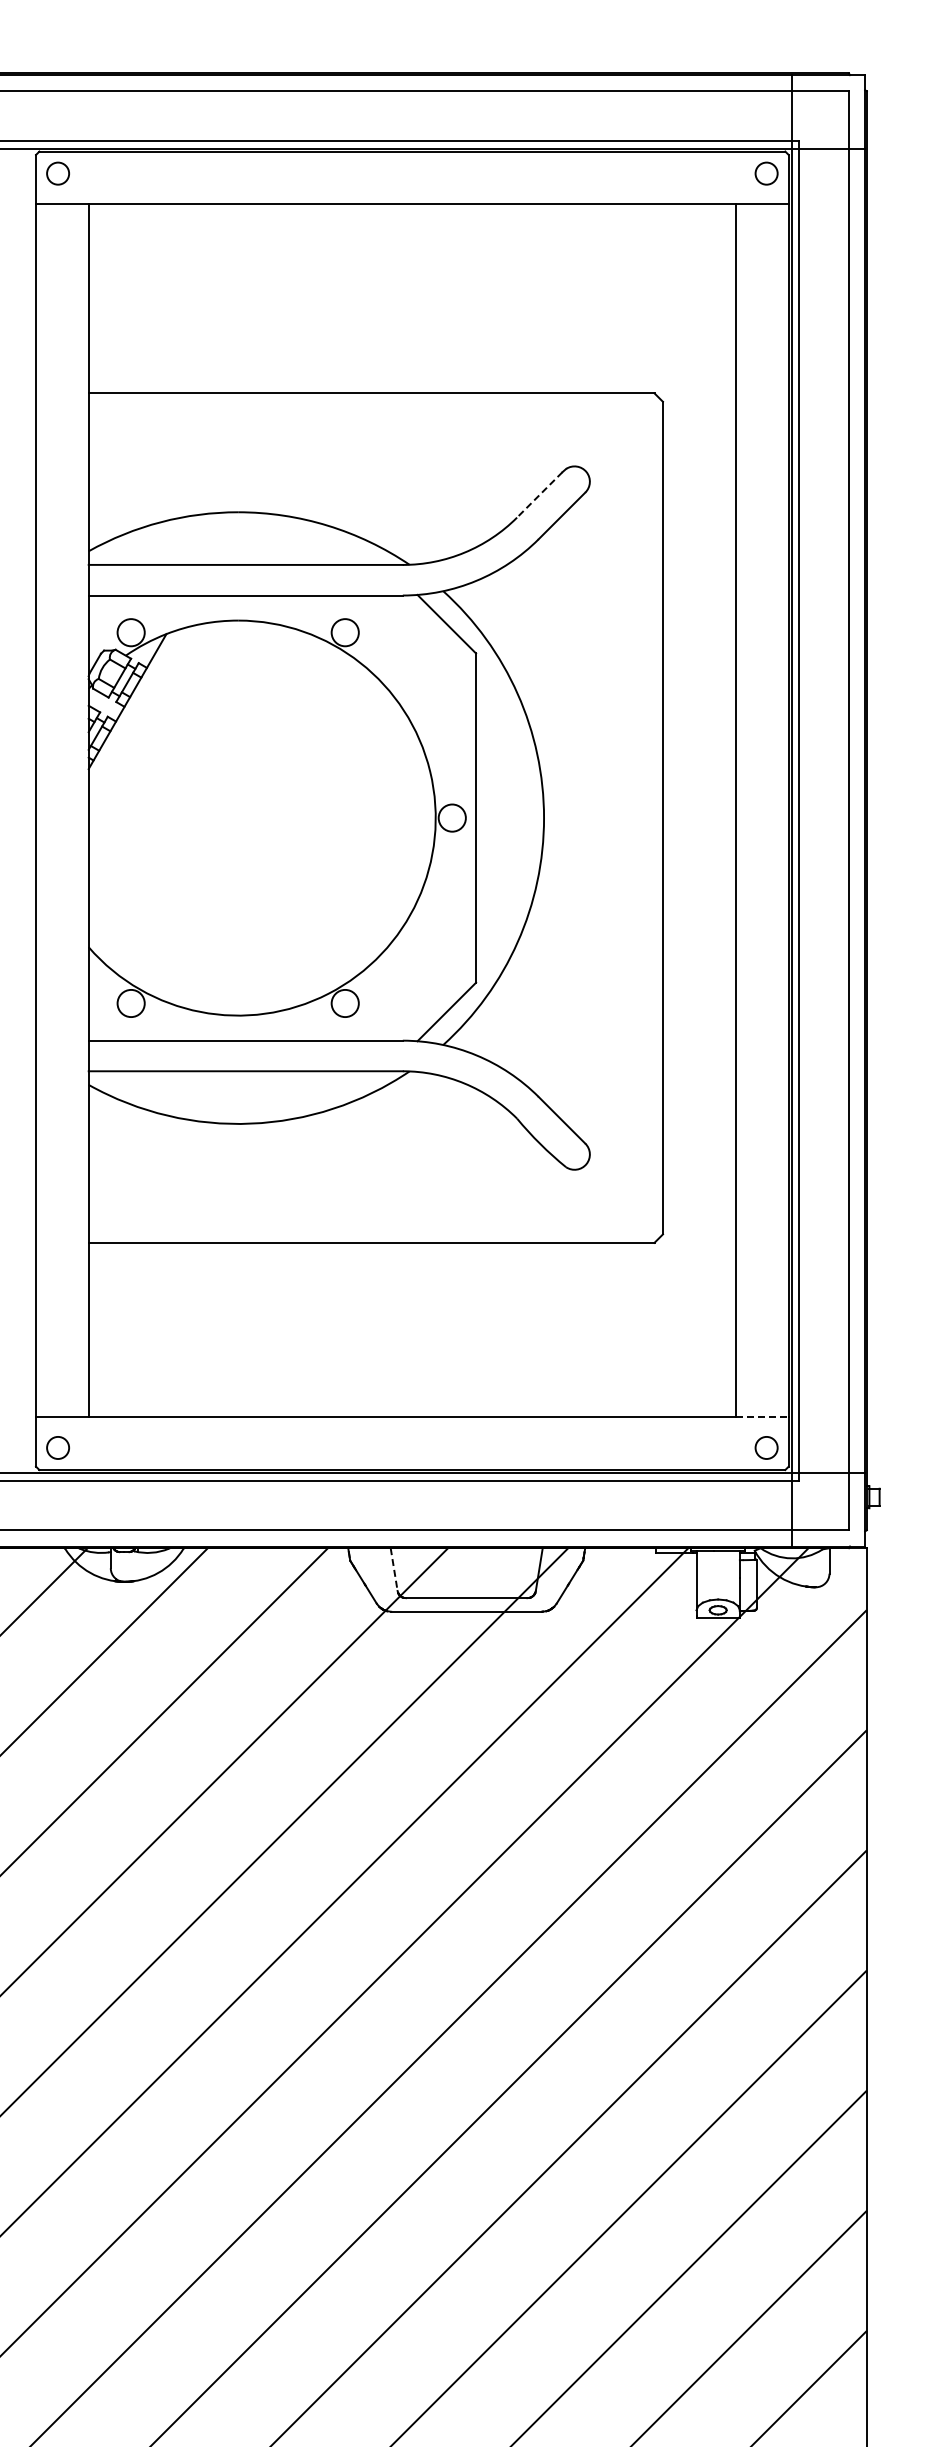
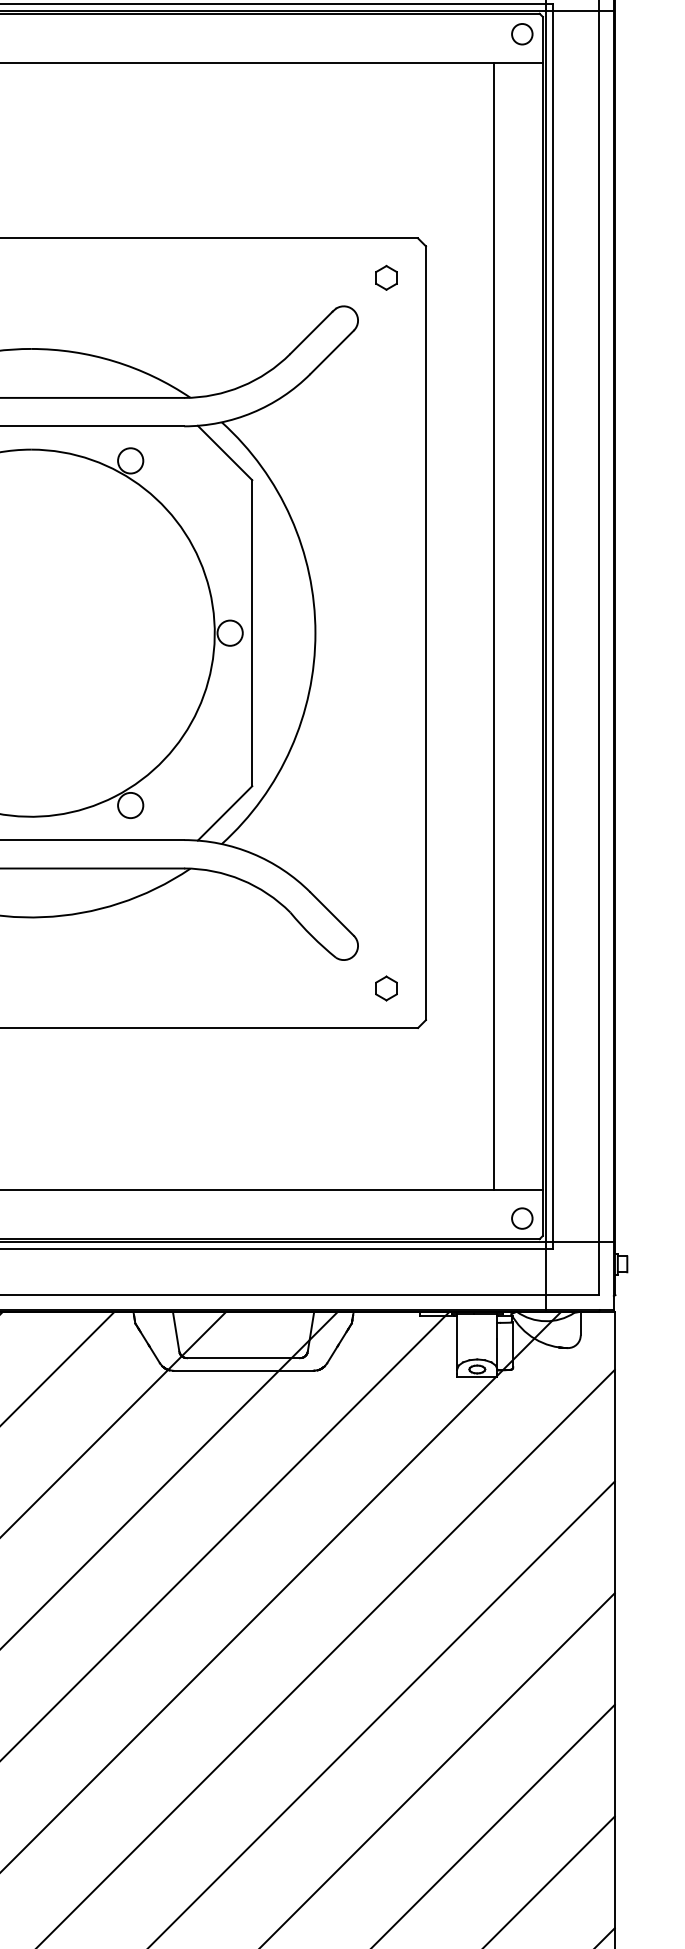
part: (620, 435) -> (386, 277), added
line: (539, 495) -> (311, 333), dashed -> solid
part: (620, 1200) -> (386, 988), added
line: (762, 1417) -> (518, 1190), dashed -> solid
line: (394, 1569) -> (176, 1331), dashed -> solid

